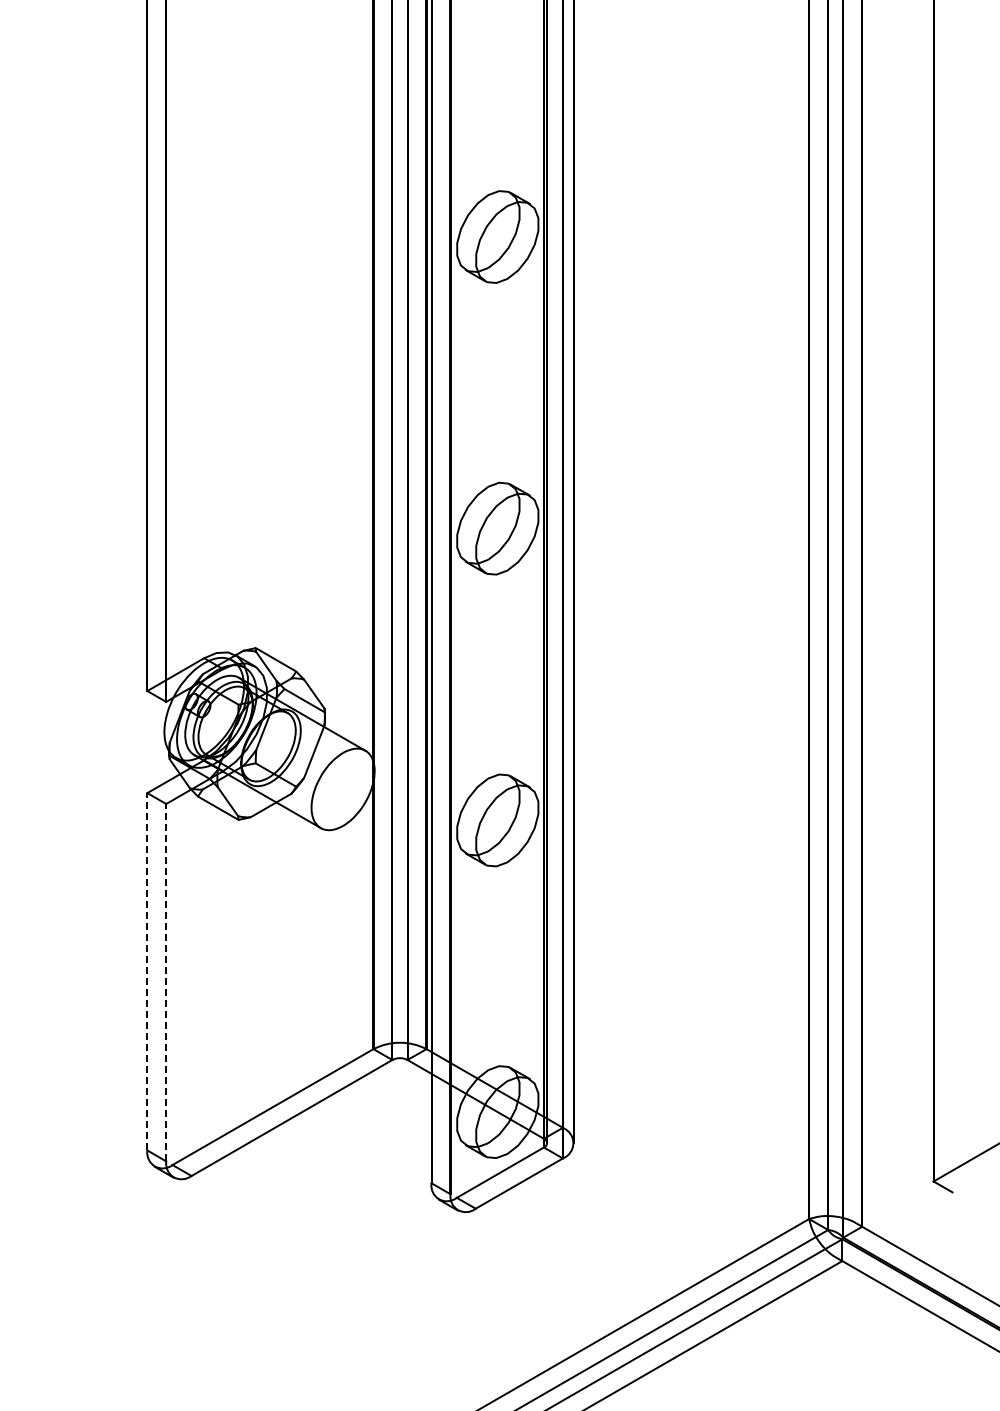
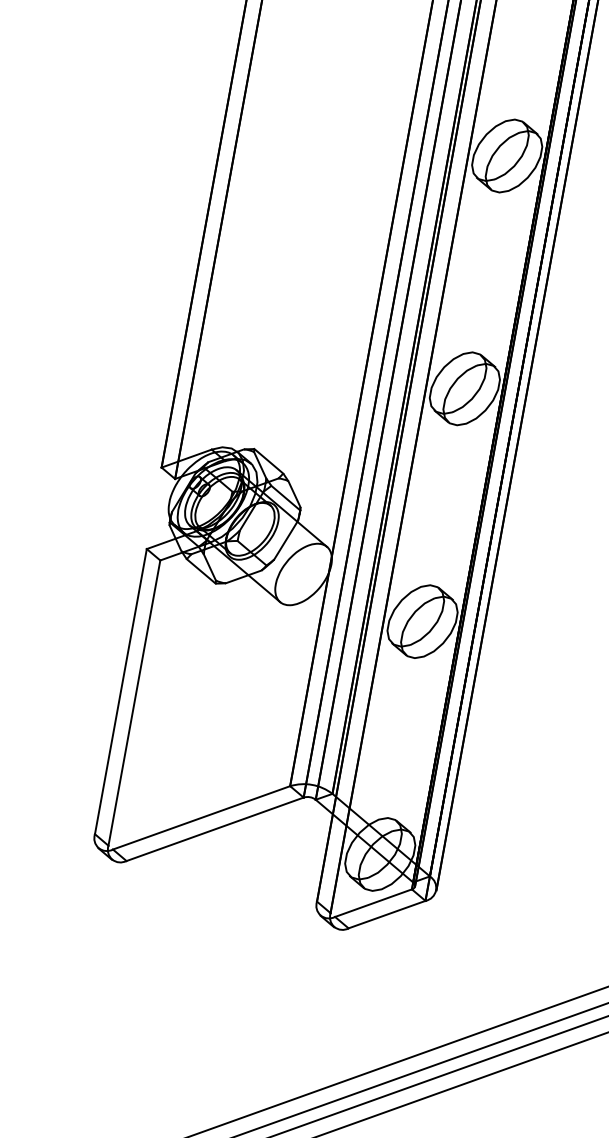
line: (147, 971) -> (121, 691), dashed -> solid
line: (166, 982) -> (134, 702), dashed -> solid

